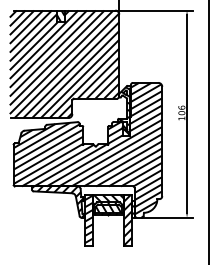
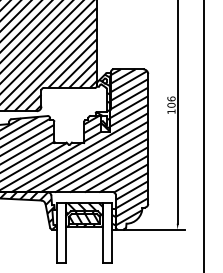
hatch: (88, 220) -> (60, 232), removed
hatch: (127, 220) -> (106, 232), removed

